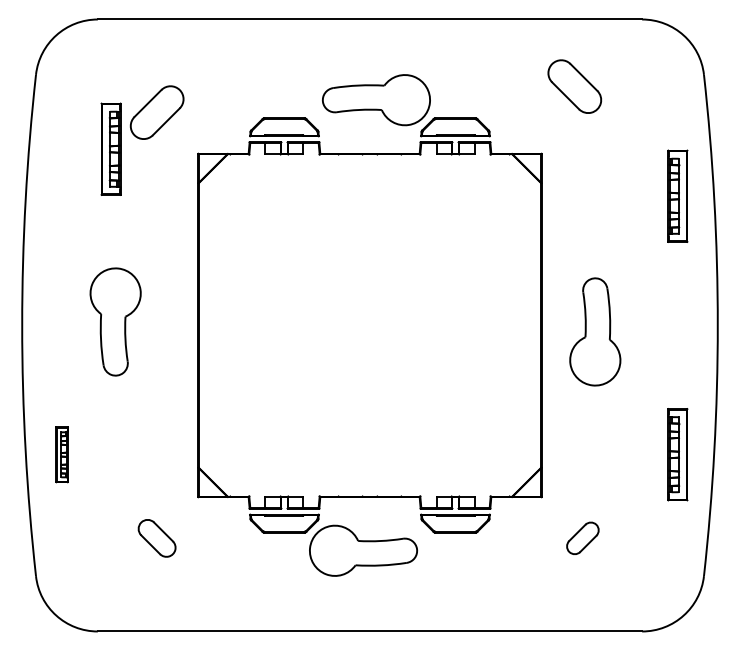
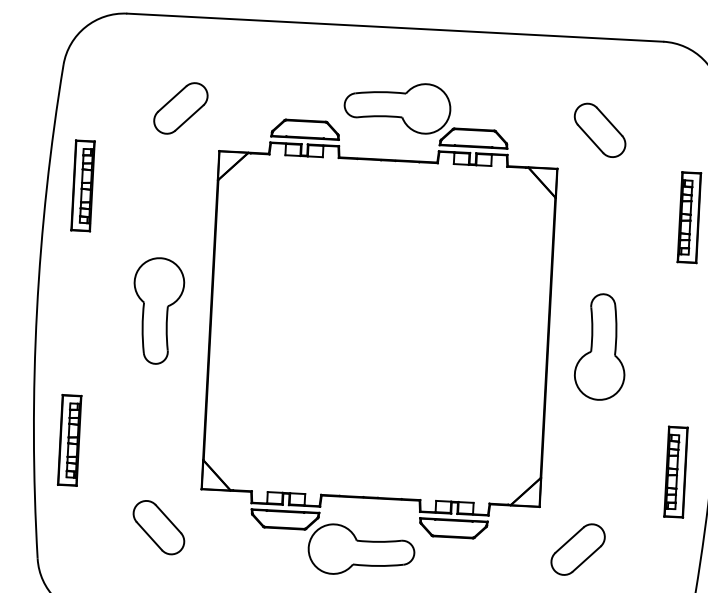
part: (574, 86) -> (599, 130), moved
part: (110, 148) -> (82, 185), moved
part: (115, 321) -> (157, 310), moved
part: (61, 454) -> (69, 440), size x1.67
part: (156, 538) -> (158, 527), size x1.43
part: (582, 538) -> (577, 549), size x1.67

